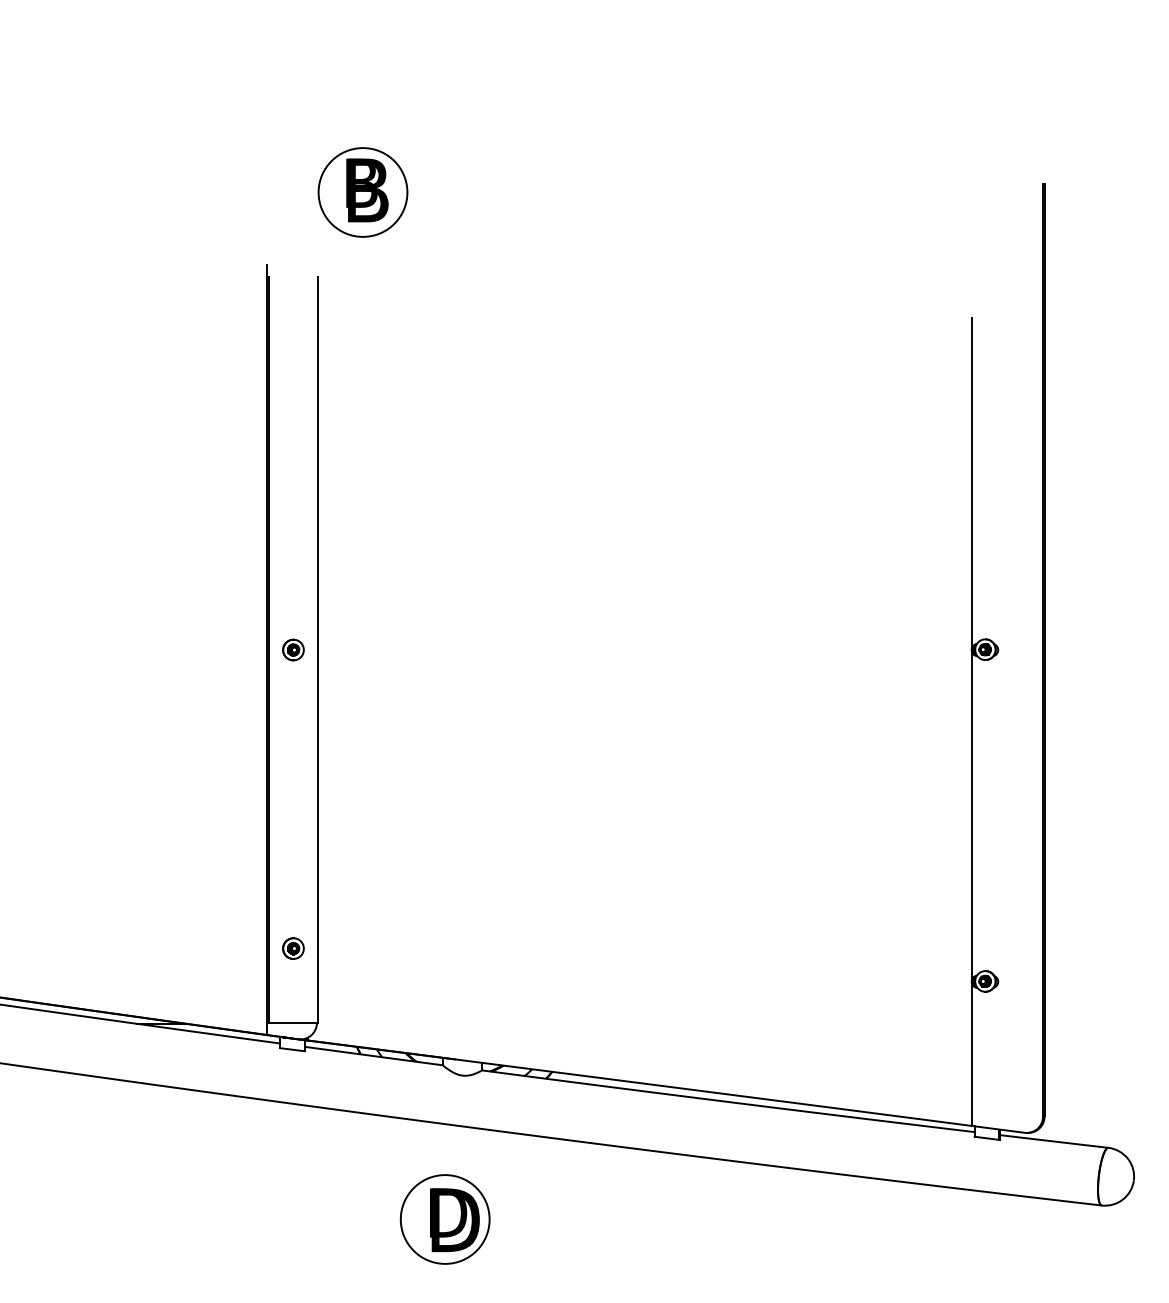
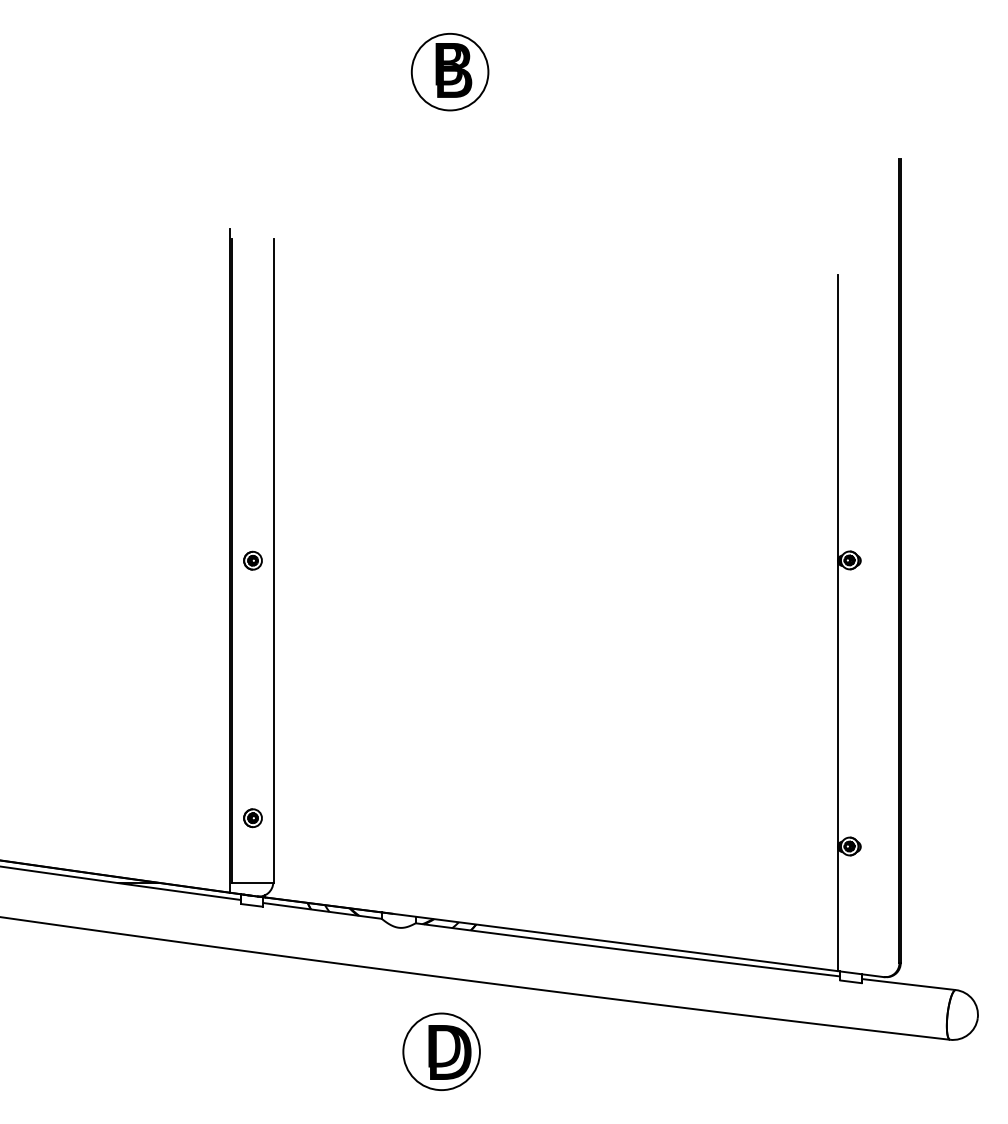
part: (362, 192) -> (449, 72), moved
part: (444, 1219) -> (441, 1051), moved

